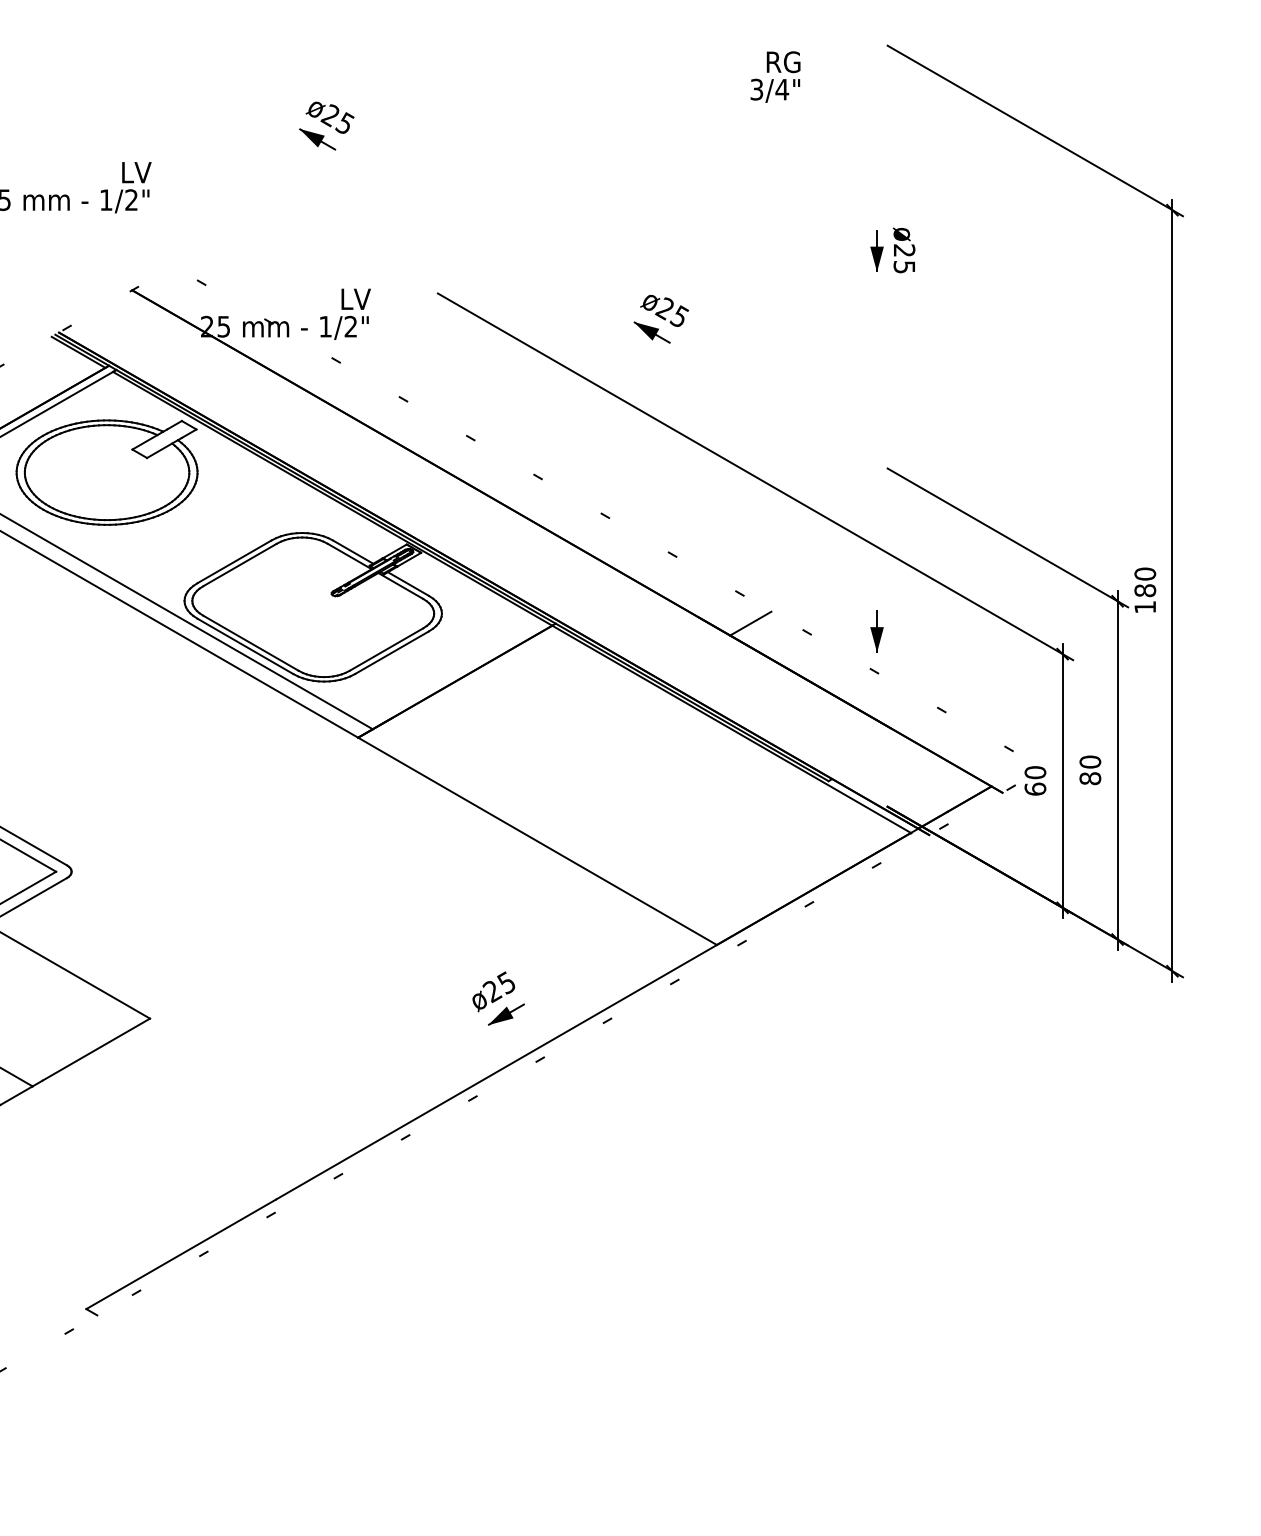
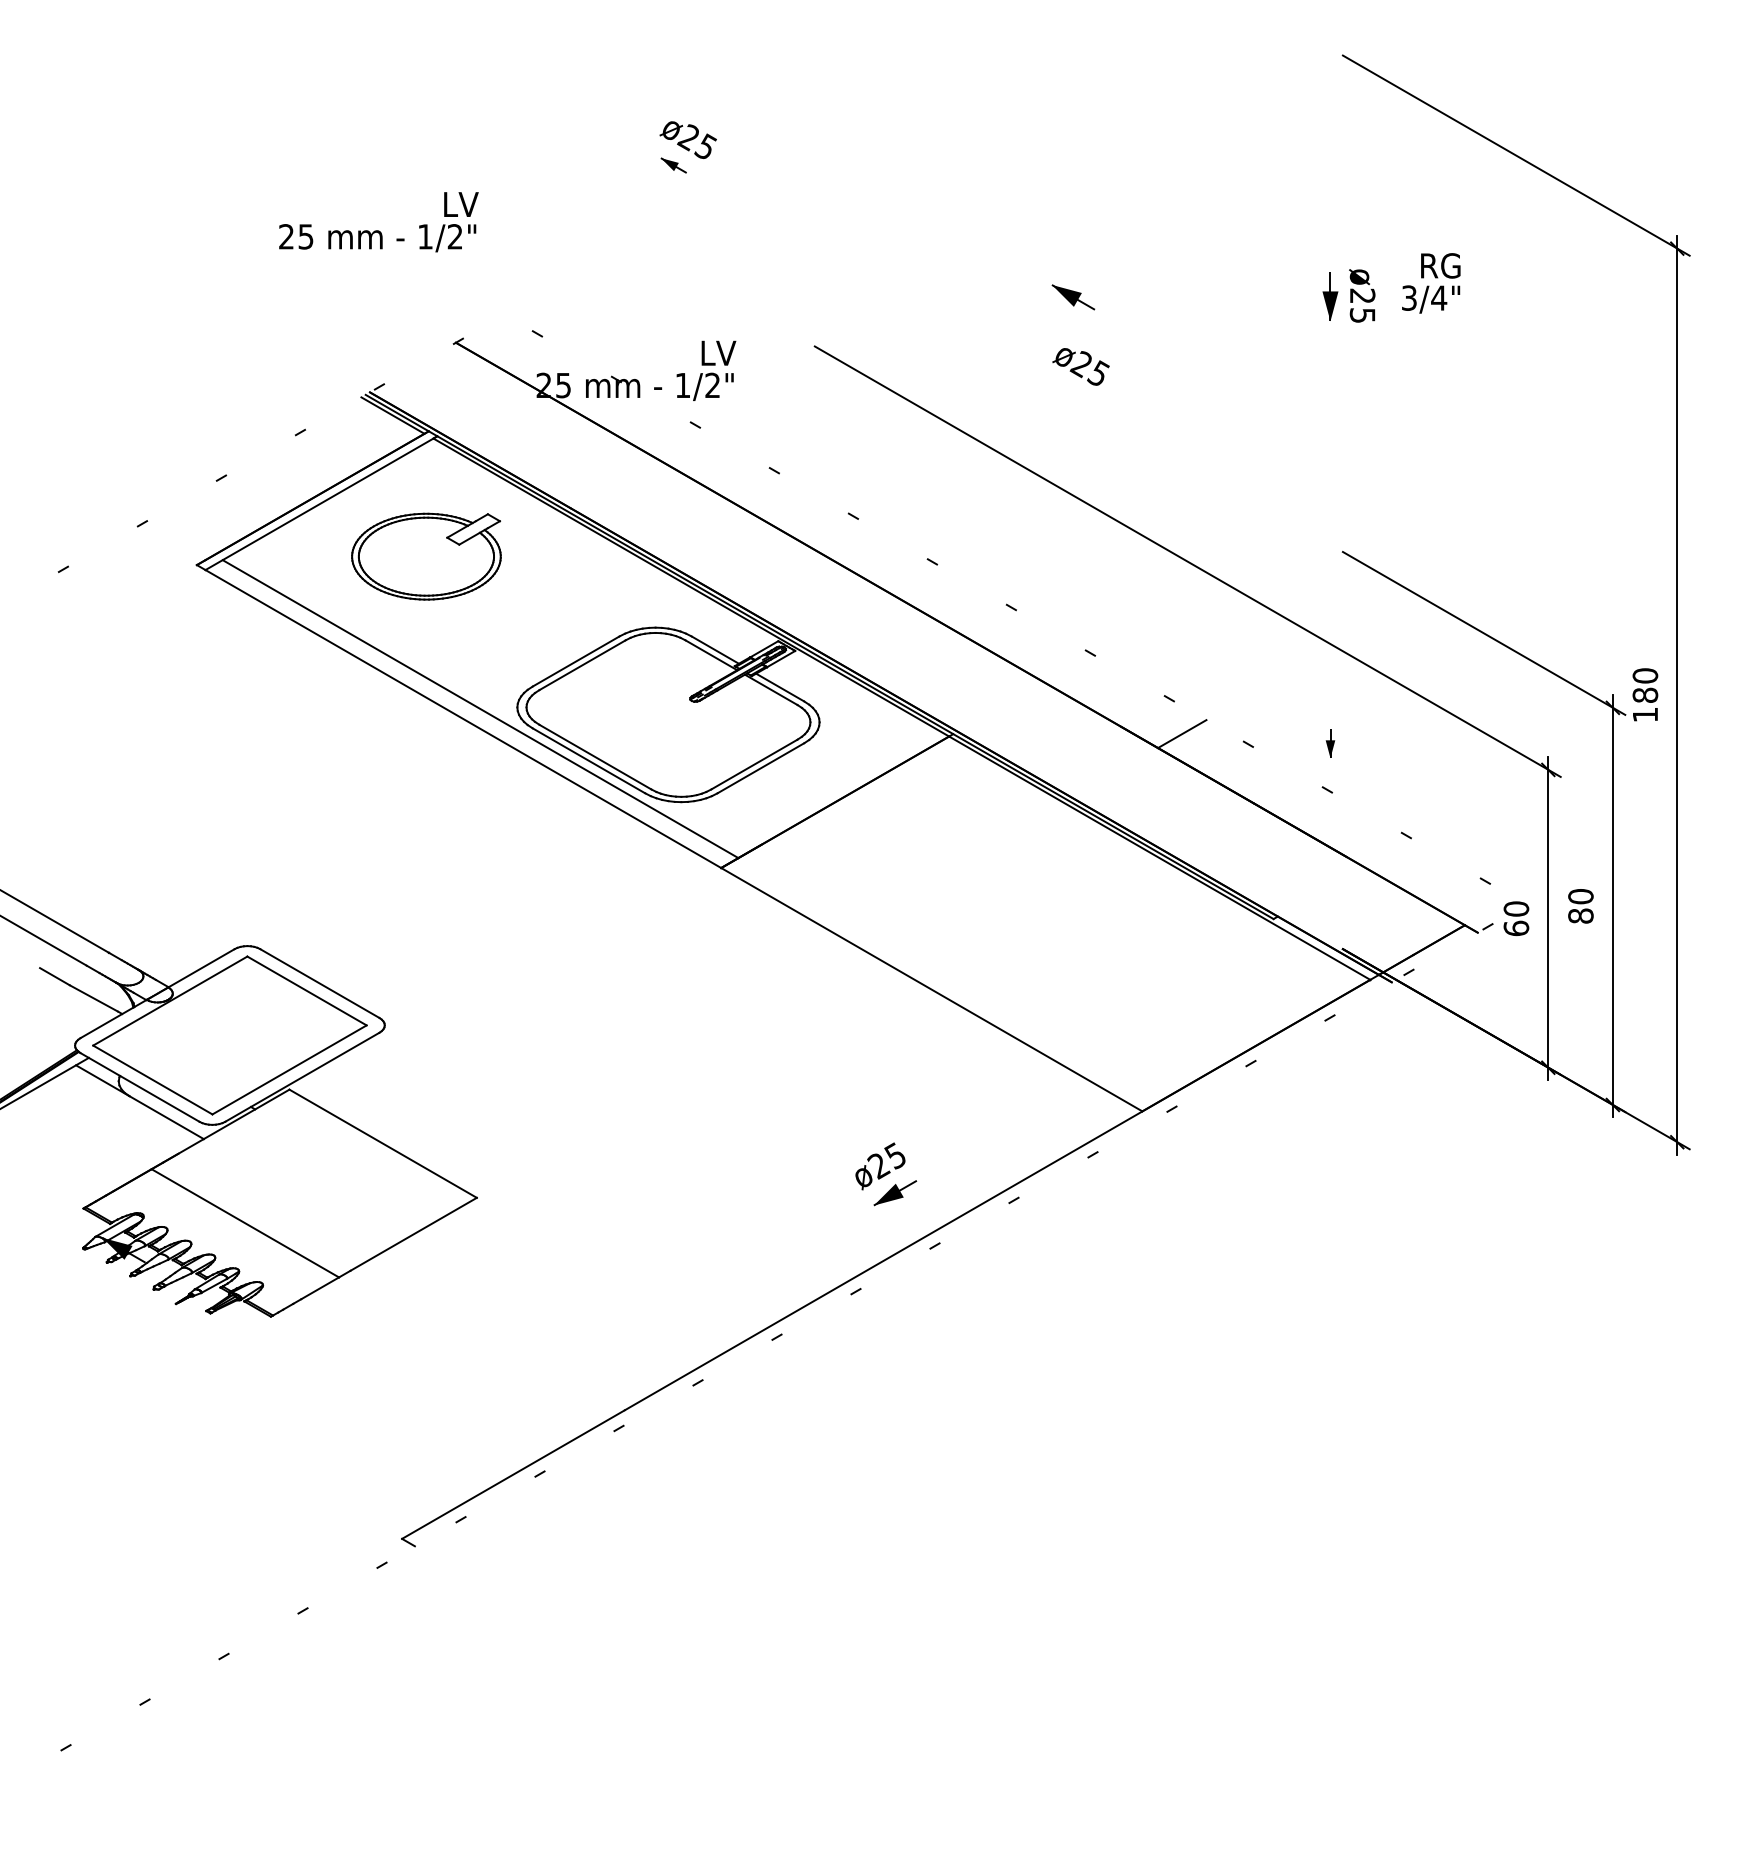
text: (775, 77) -> (1431, 283), moved
part: (317, 139) -> (673, 165), size x0.6
part: (652, 332) -> (1073, 297), moved
part: (107, 472) -> (426, 556), size x0.7
part: (877, 631) -> (1330, 743), size x0.6

